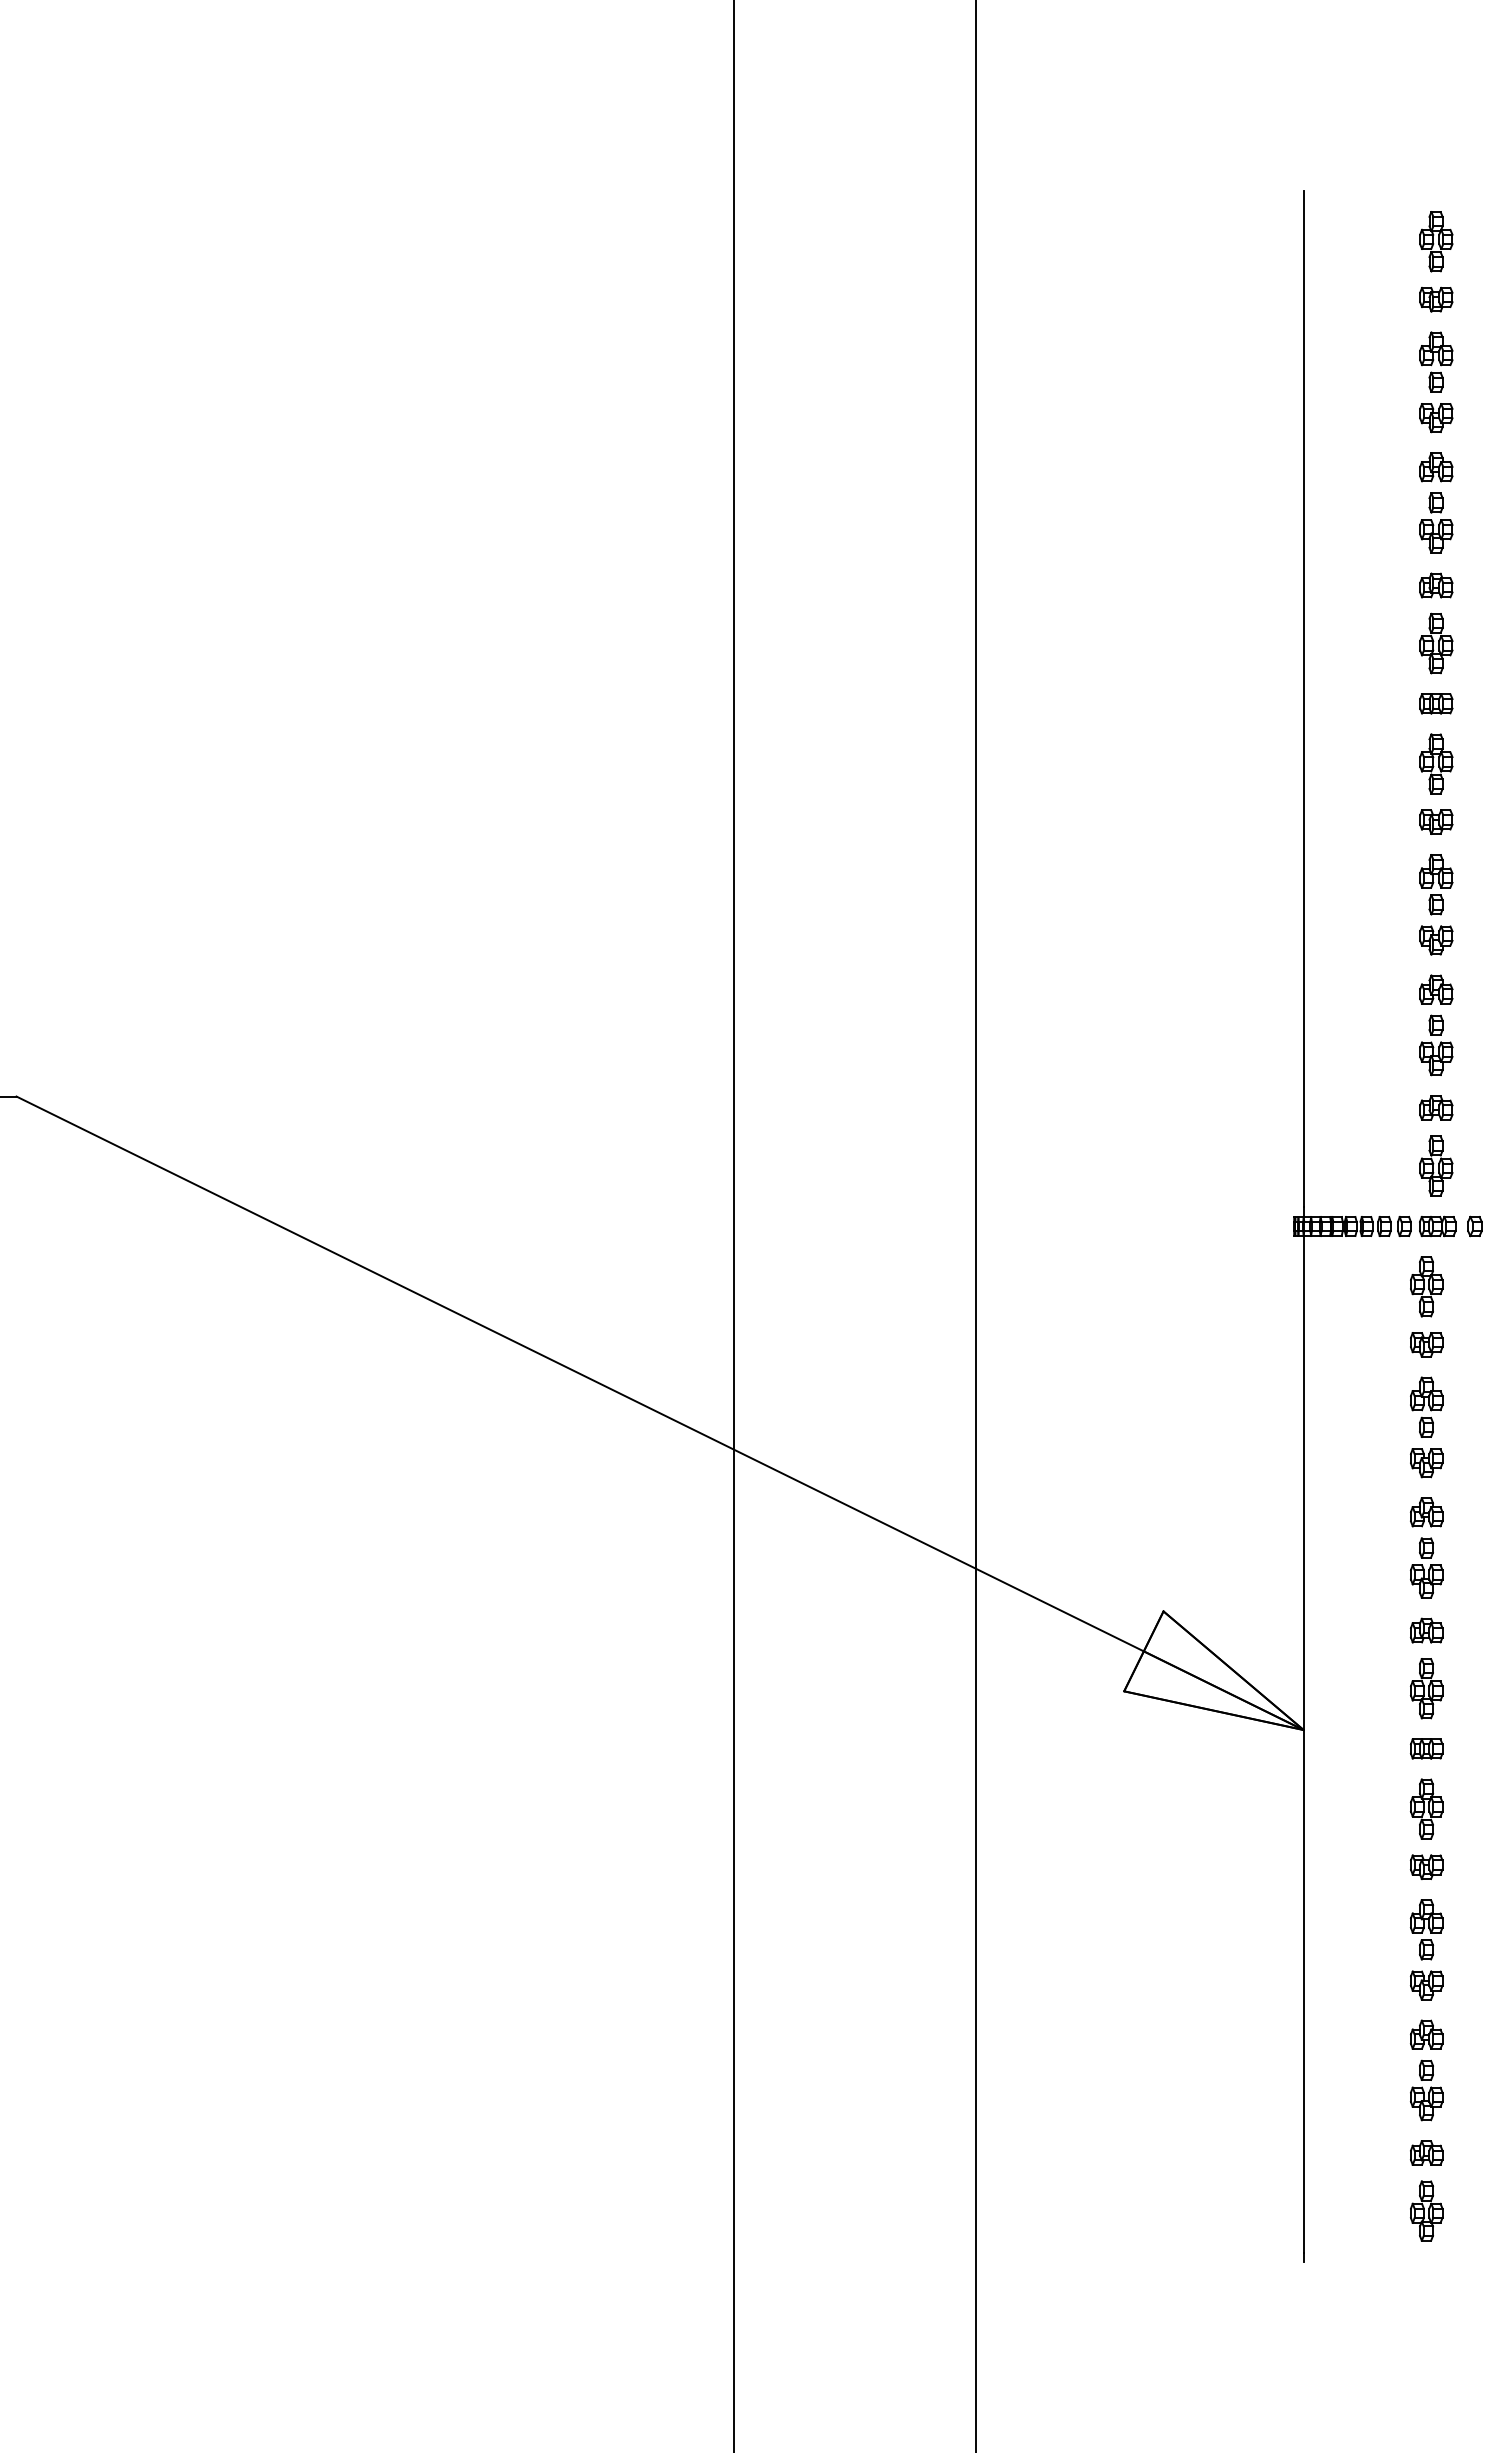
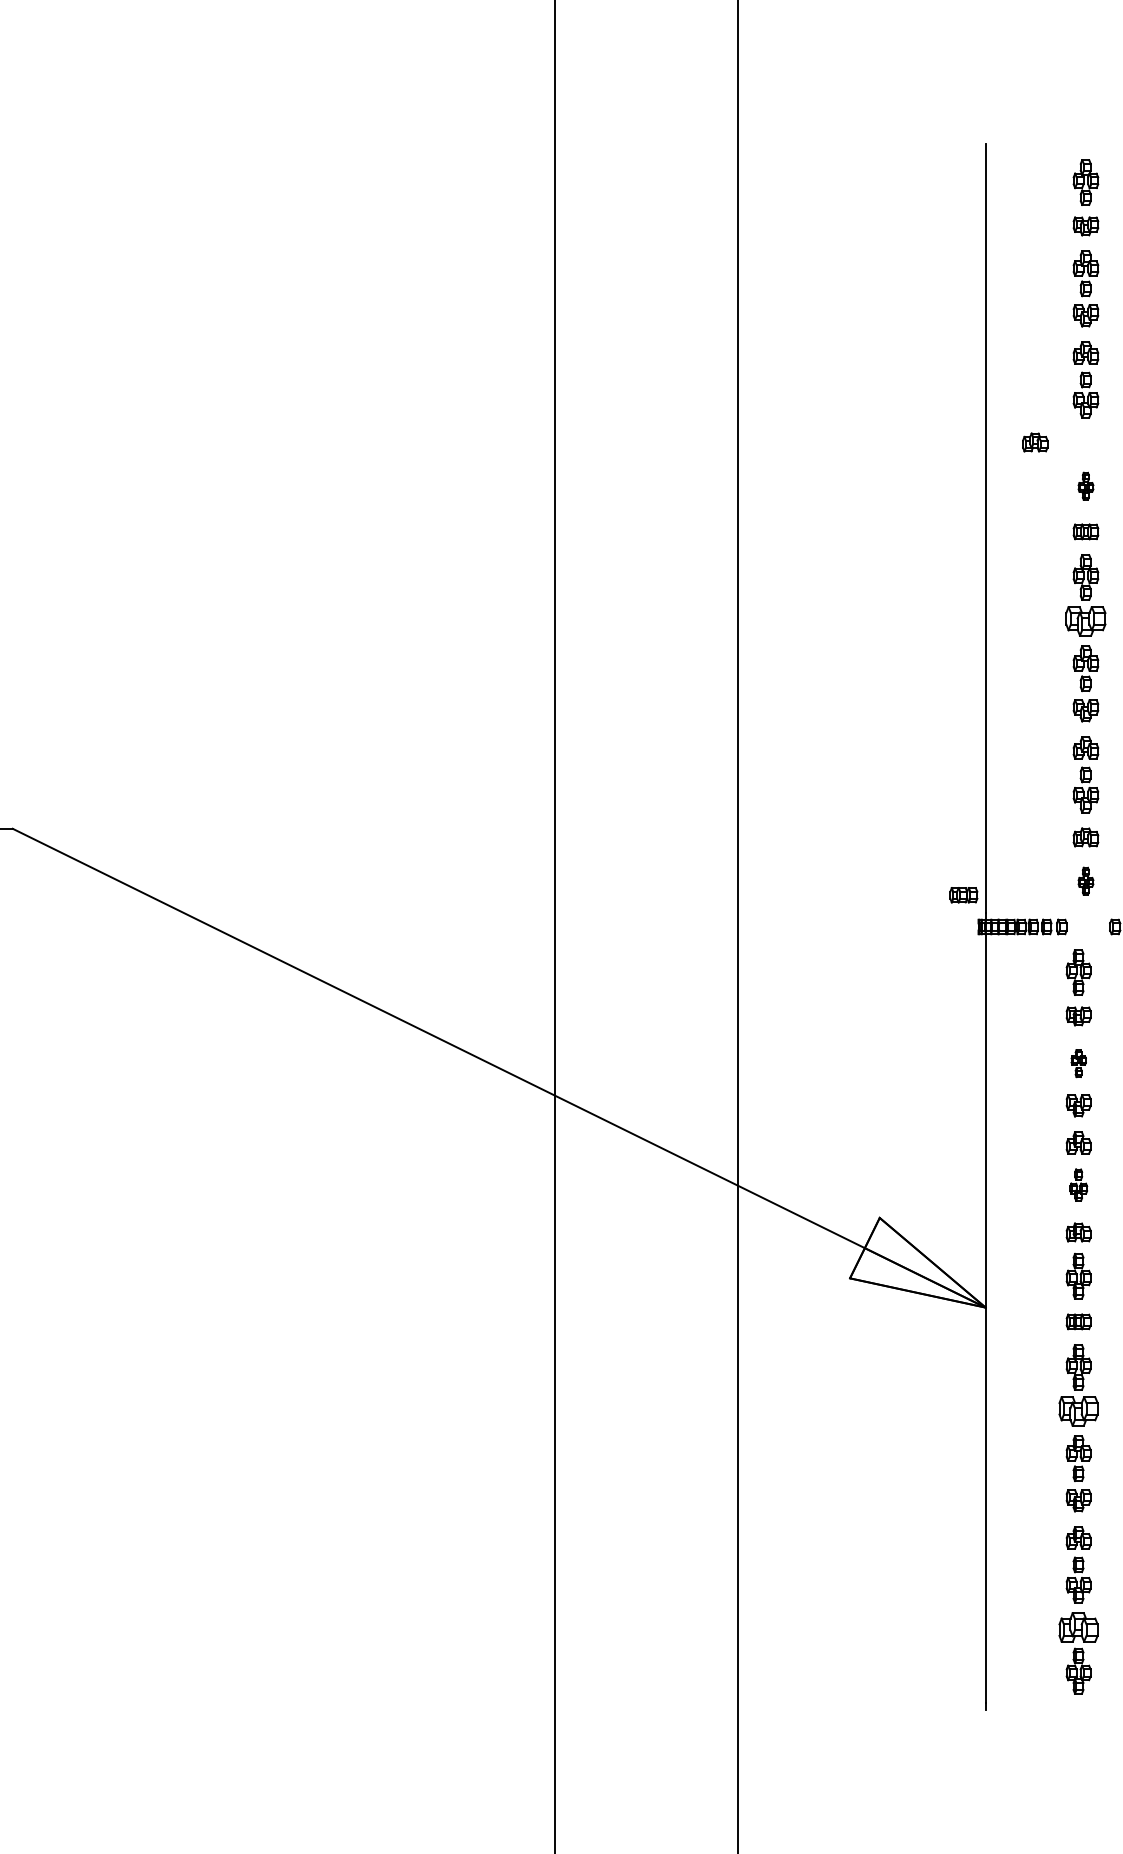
part: (1436, 585) -> (1035, 442), moved
part: (1436, 643) -> (1086, 486), size x0.6
part: (1436, 821) -> (1086, 620), size x1.6
part: (1436, 1165) -> (1086, 880), size x0.6
part: (1437, 1226) -> (963, 895), moved
part: (1426, 1406) -> (1078, 1063), size x0.6
part: (1426, 1567) -> (1078, 1184), size x0.7
part: (1426, 1866) -> (1078, 1410), size x1.6
part: (1426, 2152) -> (1078, 1626), size x1.6

